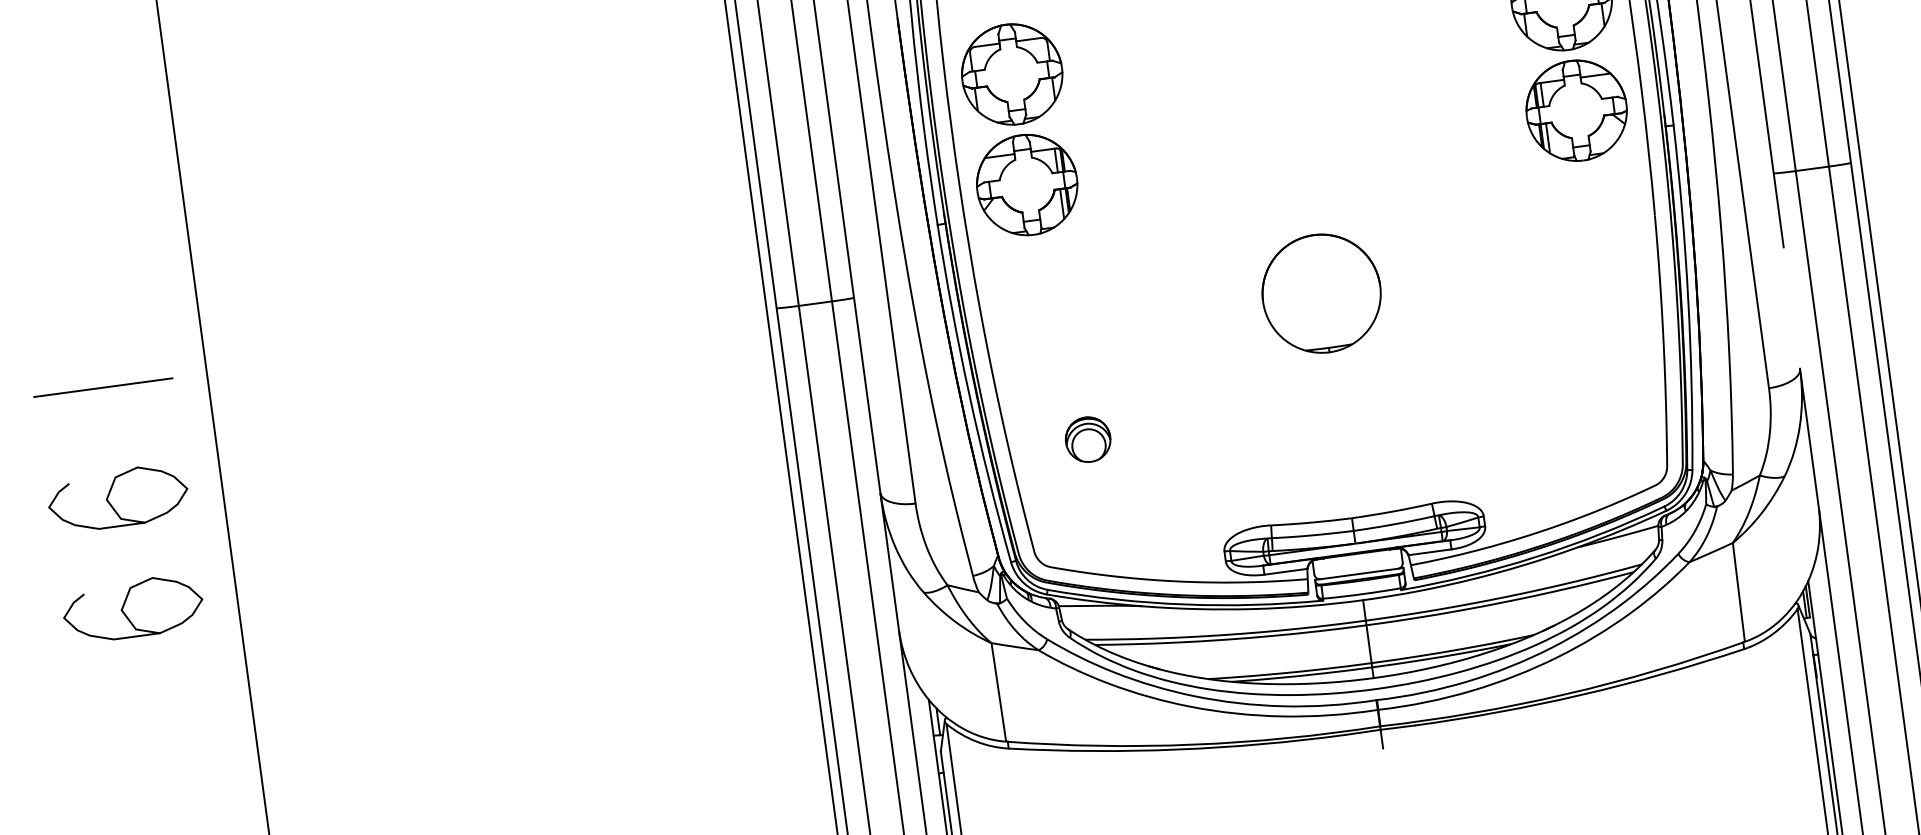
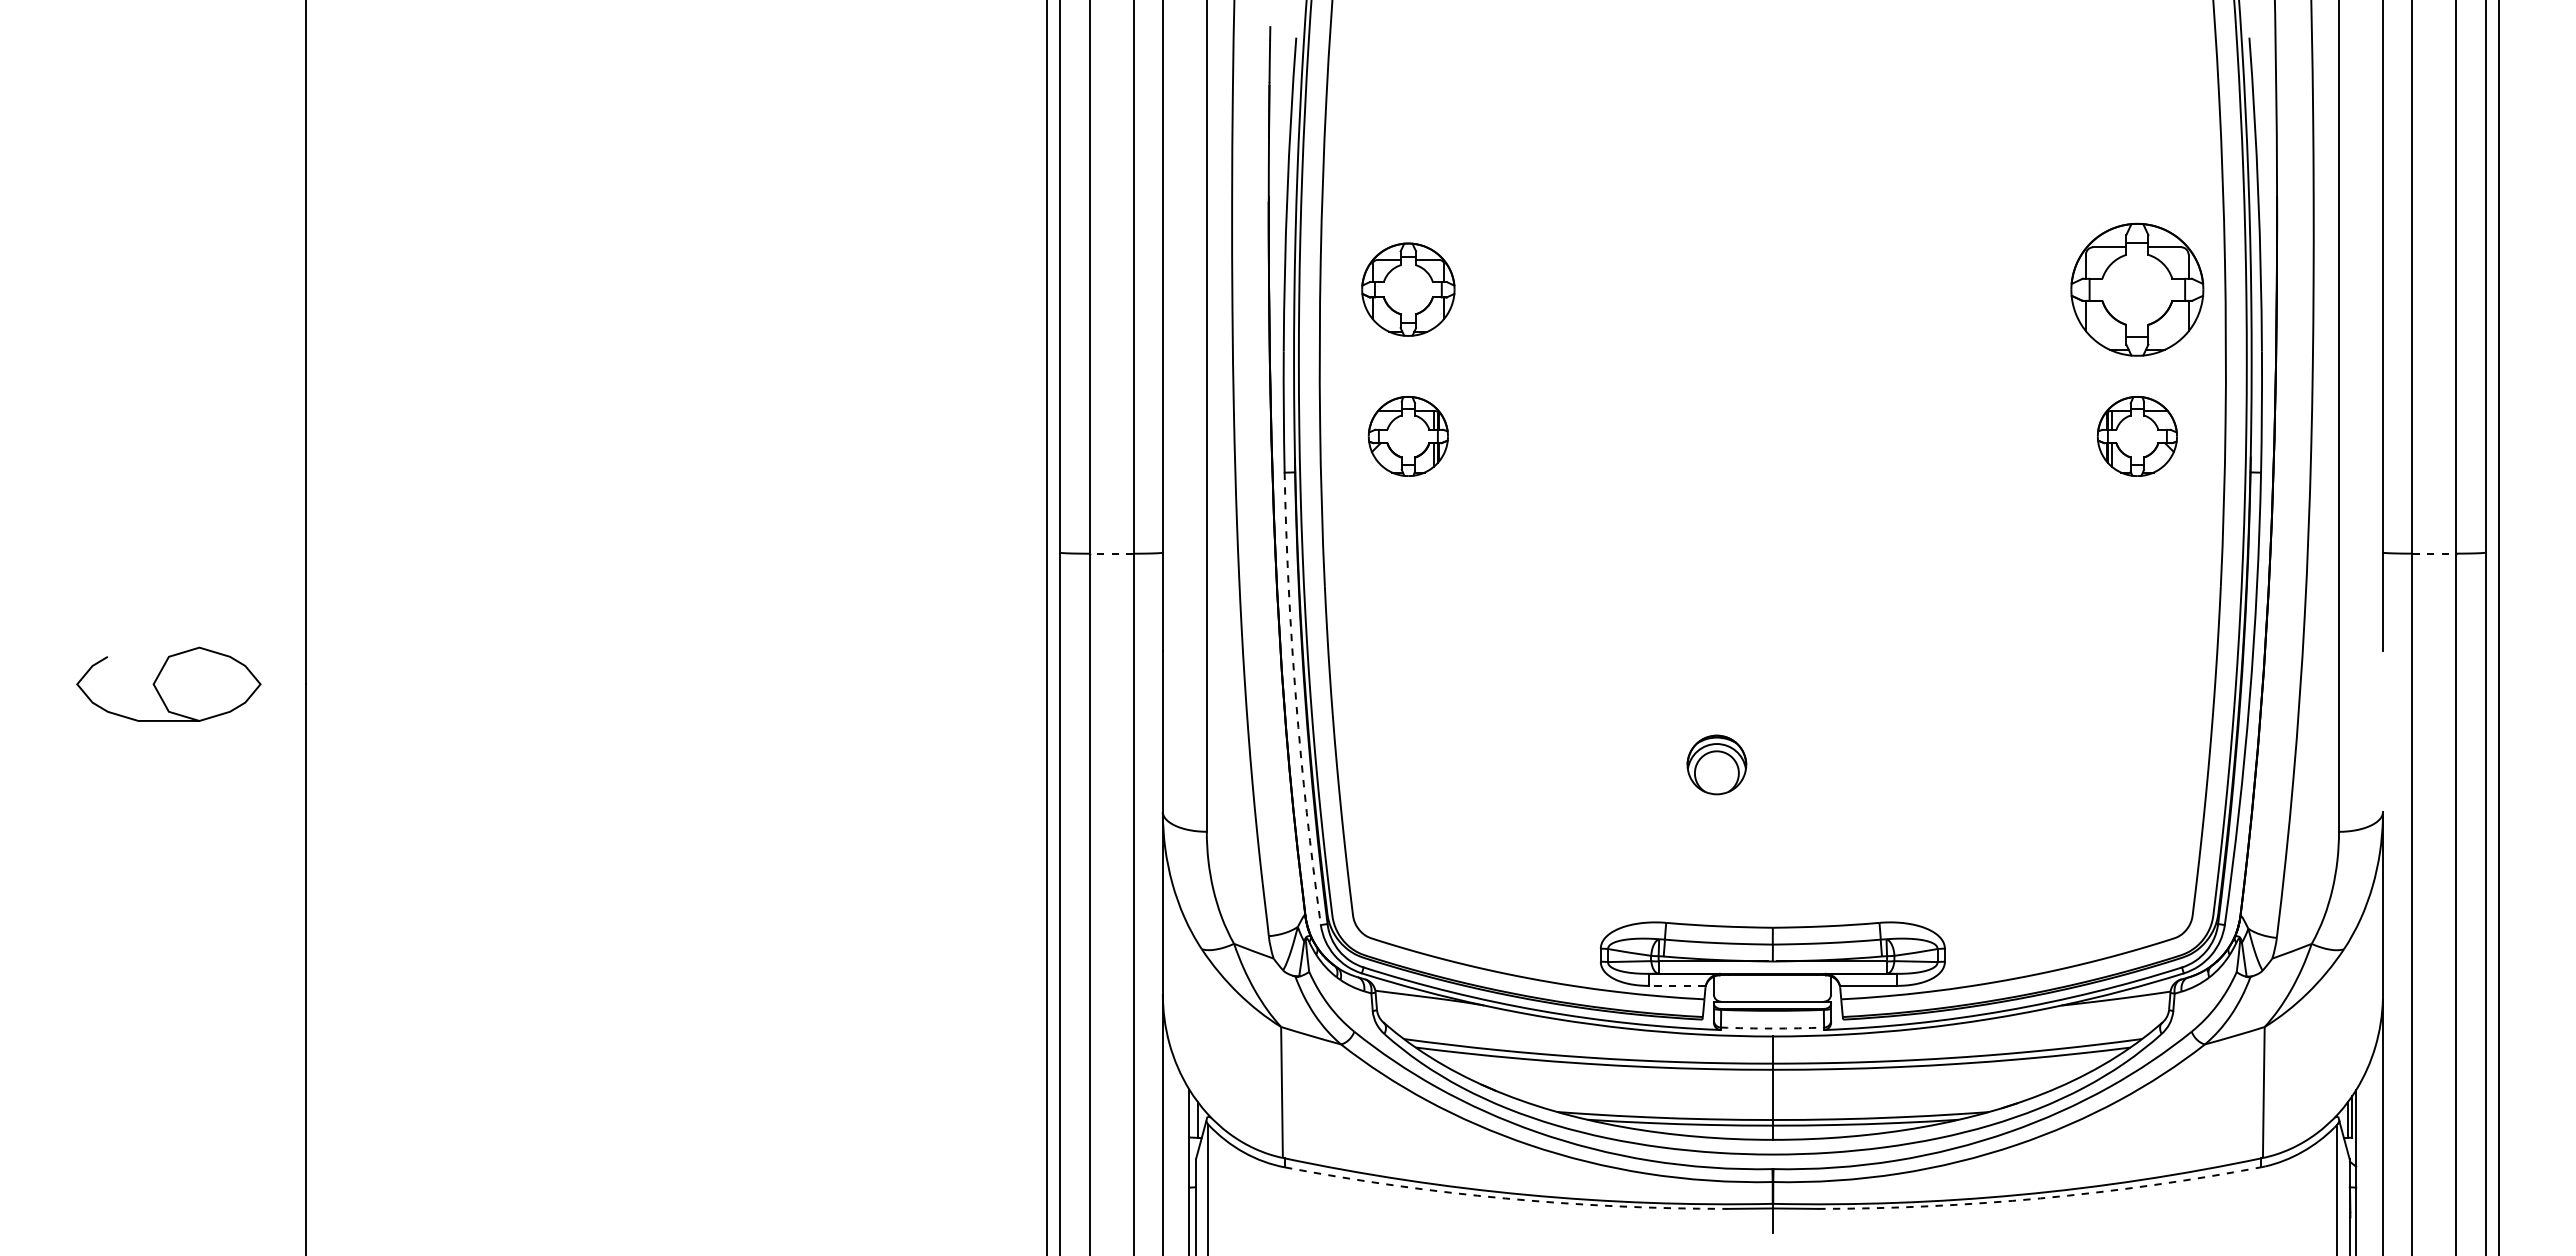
part: (1012, 74) -> (1408, 289), size x0.7
part: (1576, 110) -> (2137, 436), size x0.6
line: (1812, 168) -> (2434, 553), solid -> dashed
part: (1027, 185) -> (1408, 436), size x0.6
part: (1321, 293) -> (1772, 629), removed
line: (815, 303) -> (1111, 553), solid -> dashed
line: (102, 387) -> (168, 537), removed
arc: (969, 394) -> (1296, 699), solid -> dashed
part: (1087, 439) -> (1716, 764), moved
line: (1285, 571) -> (1676, 985), solid -> dashed
arc: (1362, 594) -> (1772, 1028), solid -> dashed
curve: (124, 604) -> (158, 824), removed
arc: (1581, 695) -> (2040, 1198), solid -> dashed
arc: (1178, 749) -> (1505, 1198), solid -> dashed

